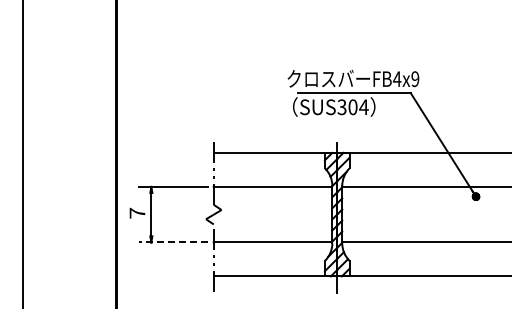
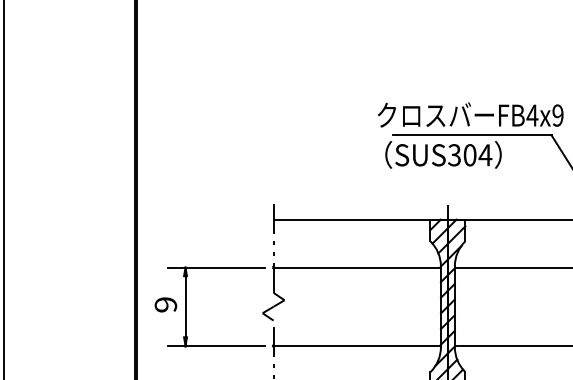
text: (137, 212) -> (165, 303), 7 -> 9
line: (172, 242) -> (215, 346), dashed -> solid

